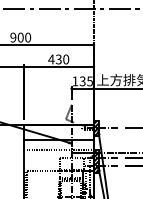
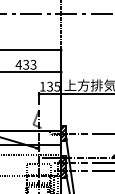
text: (66, 59) -> (33, 64), 430 -> 433

